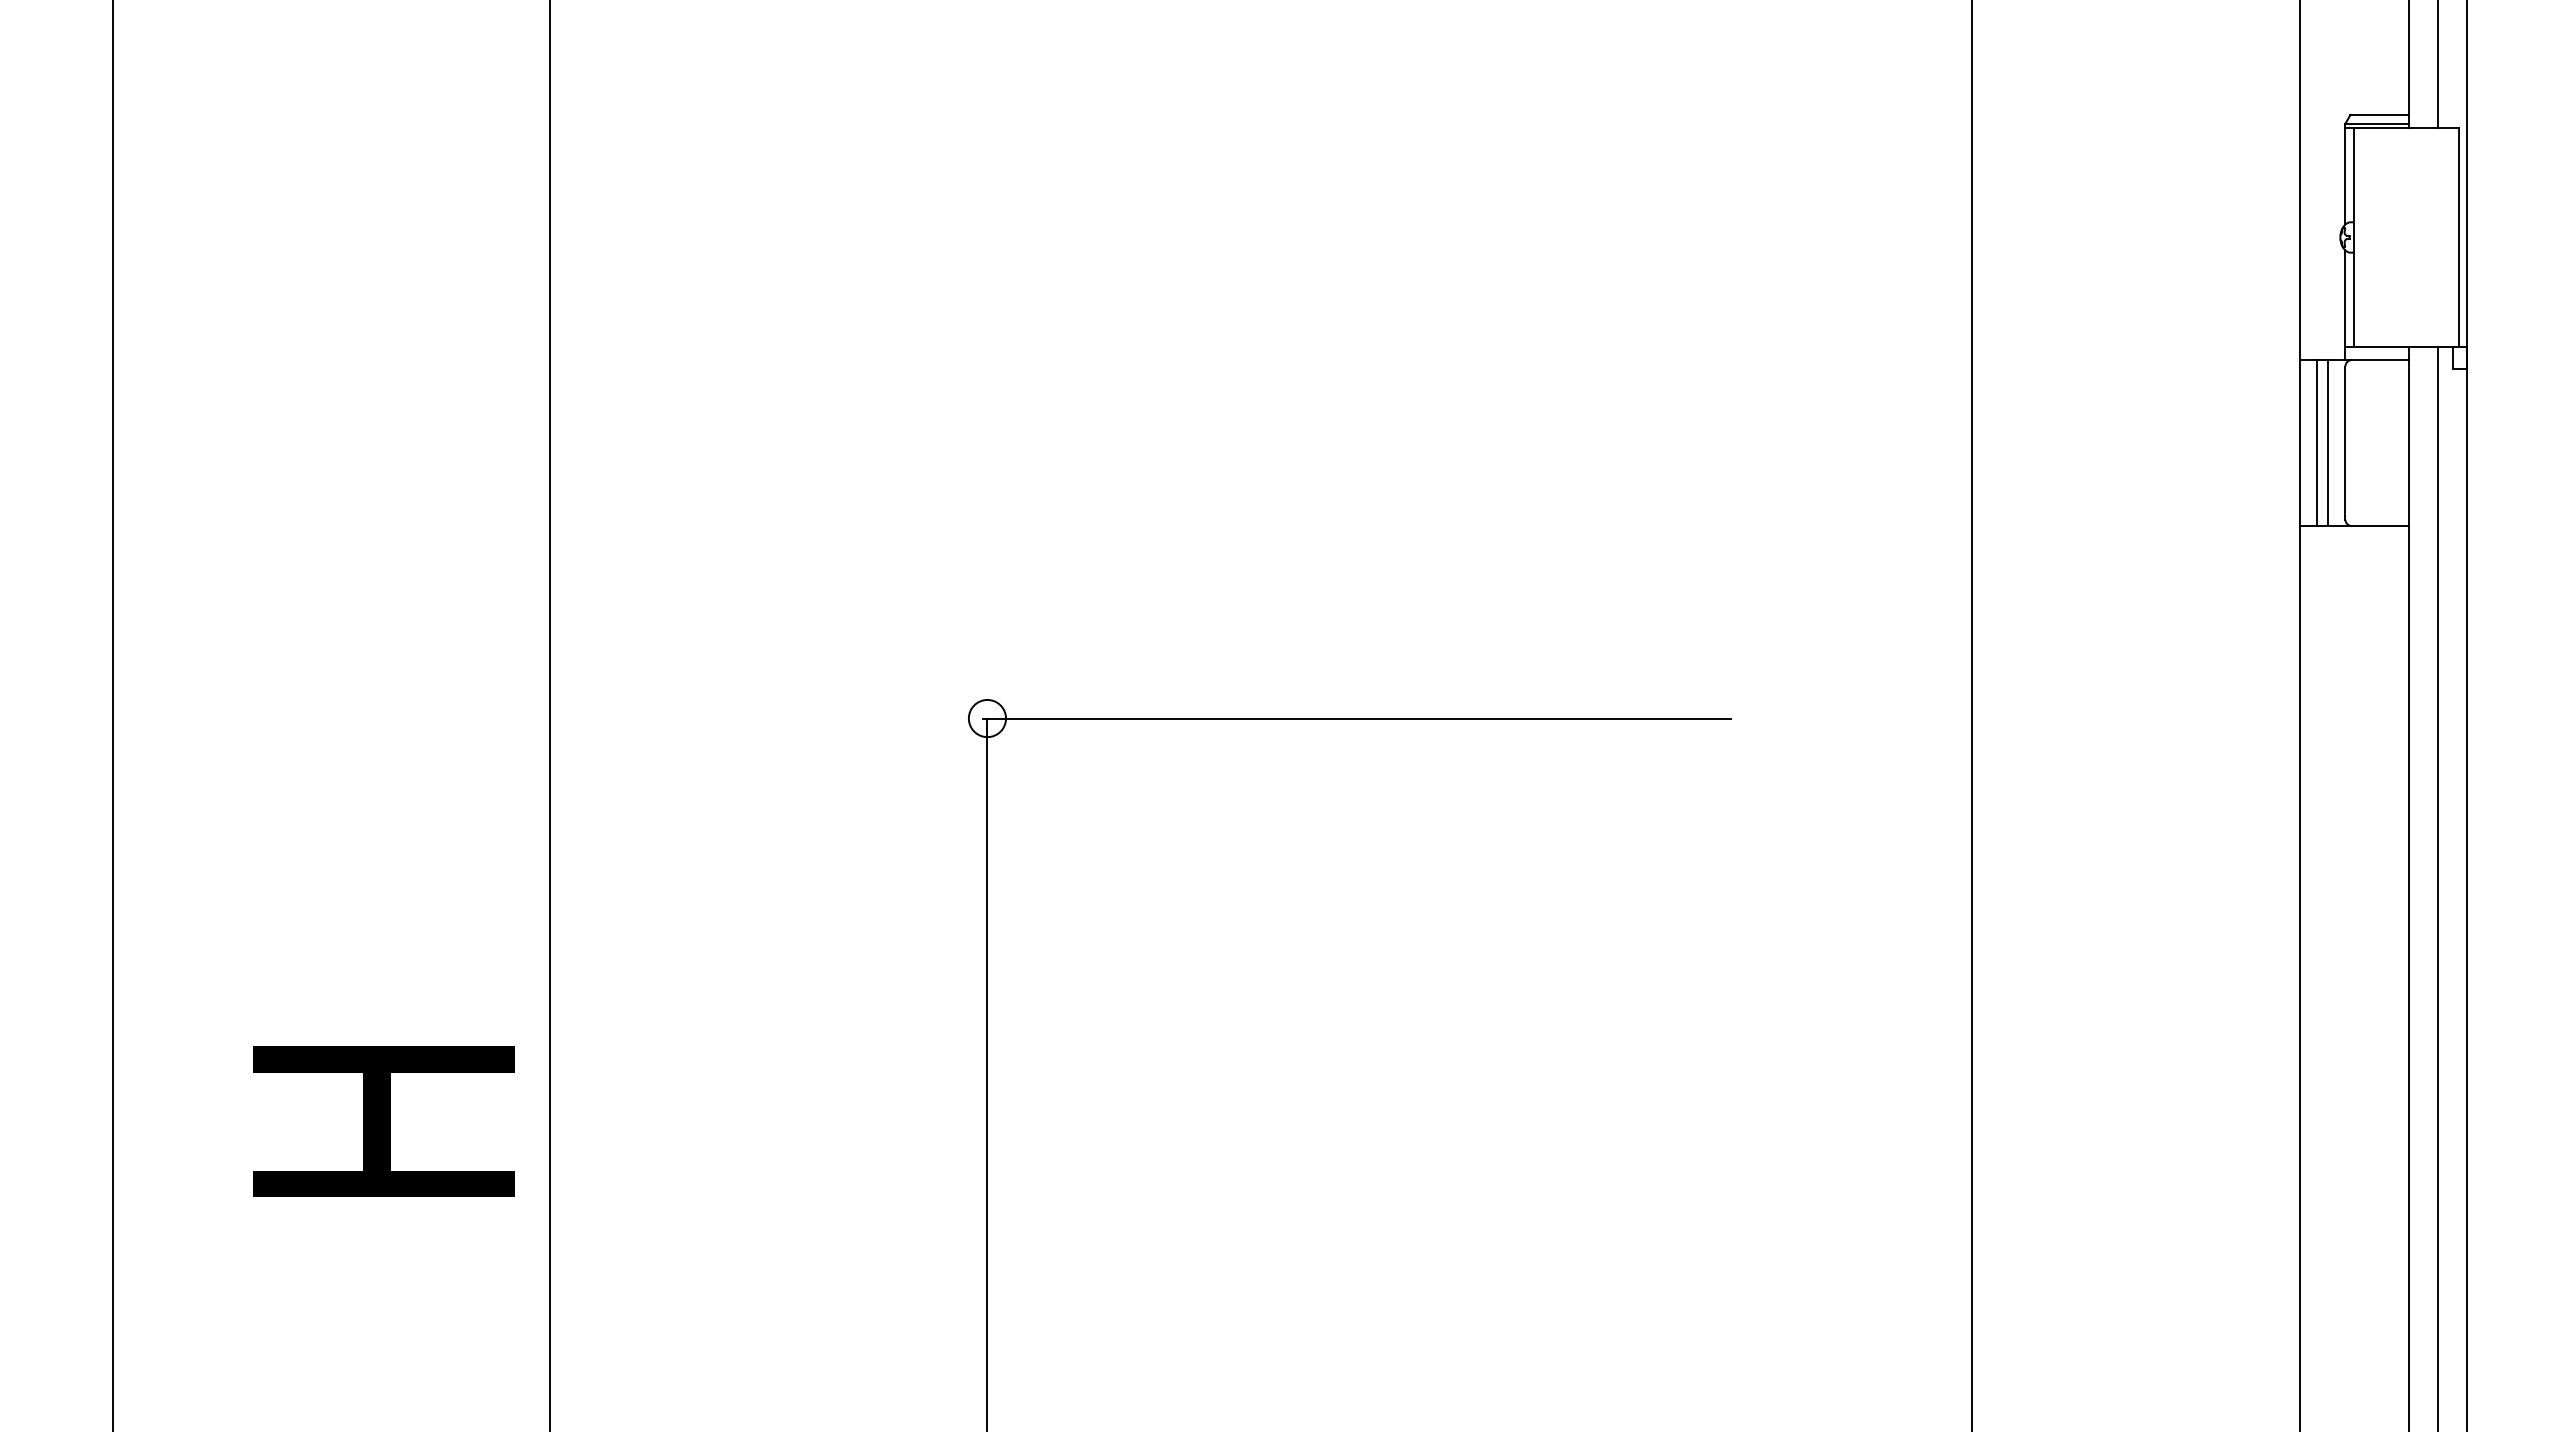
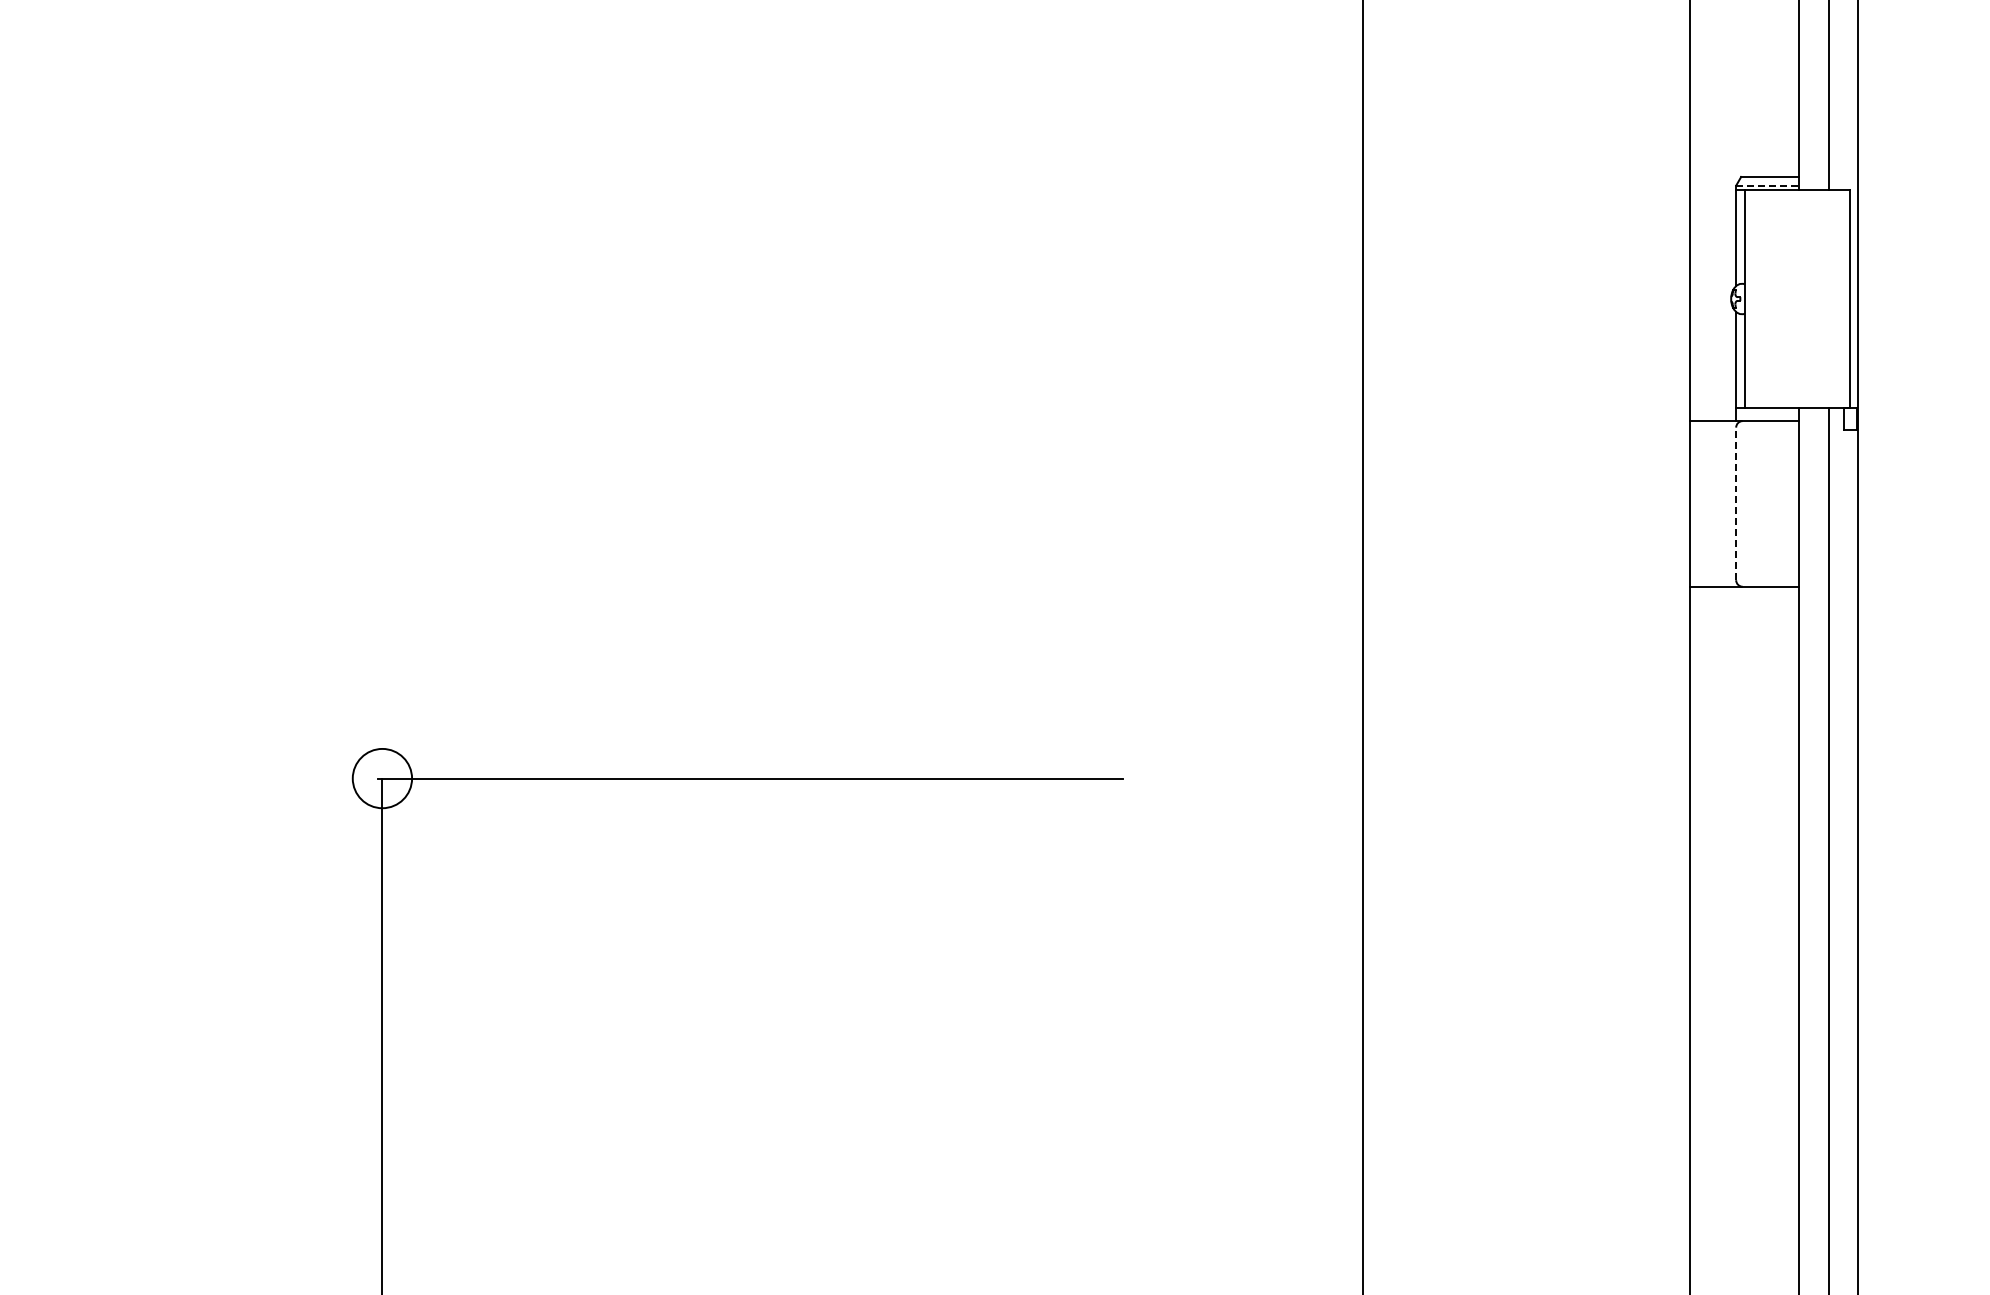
line: (2377, 123) -> (1768, 185), solid -> dashed
line: (2316, 442) -> (1707, 503), removed
line: (2327, 442) -> (1718, 503), removed
line: (2345, 443) -> (1736, 504), solid -> dashed
circle: (987, 718) -> (382, 778), size x1.6

